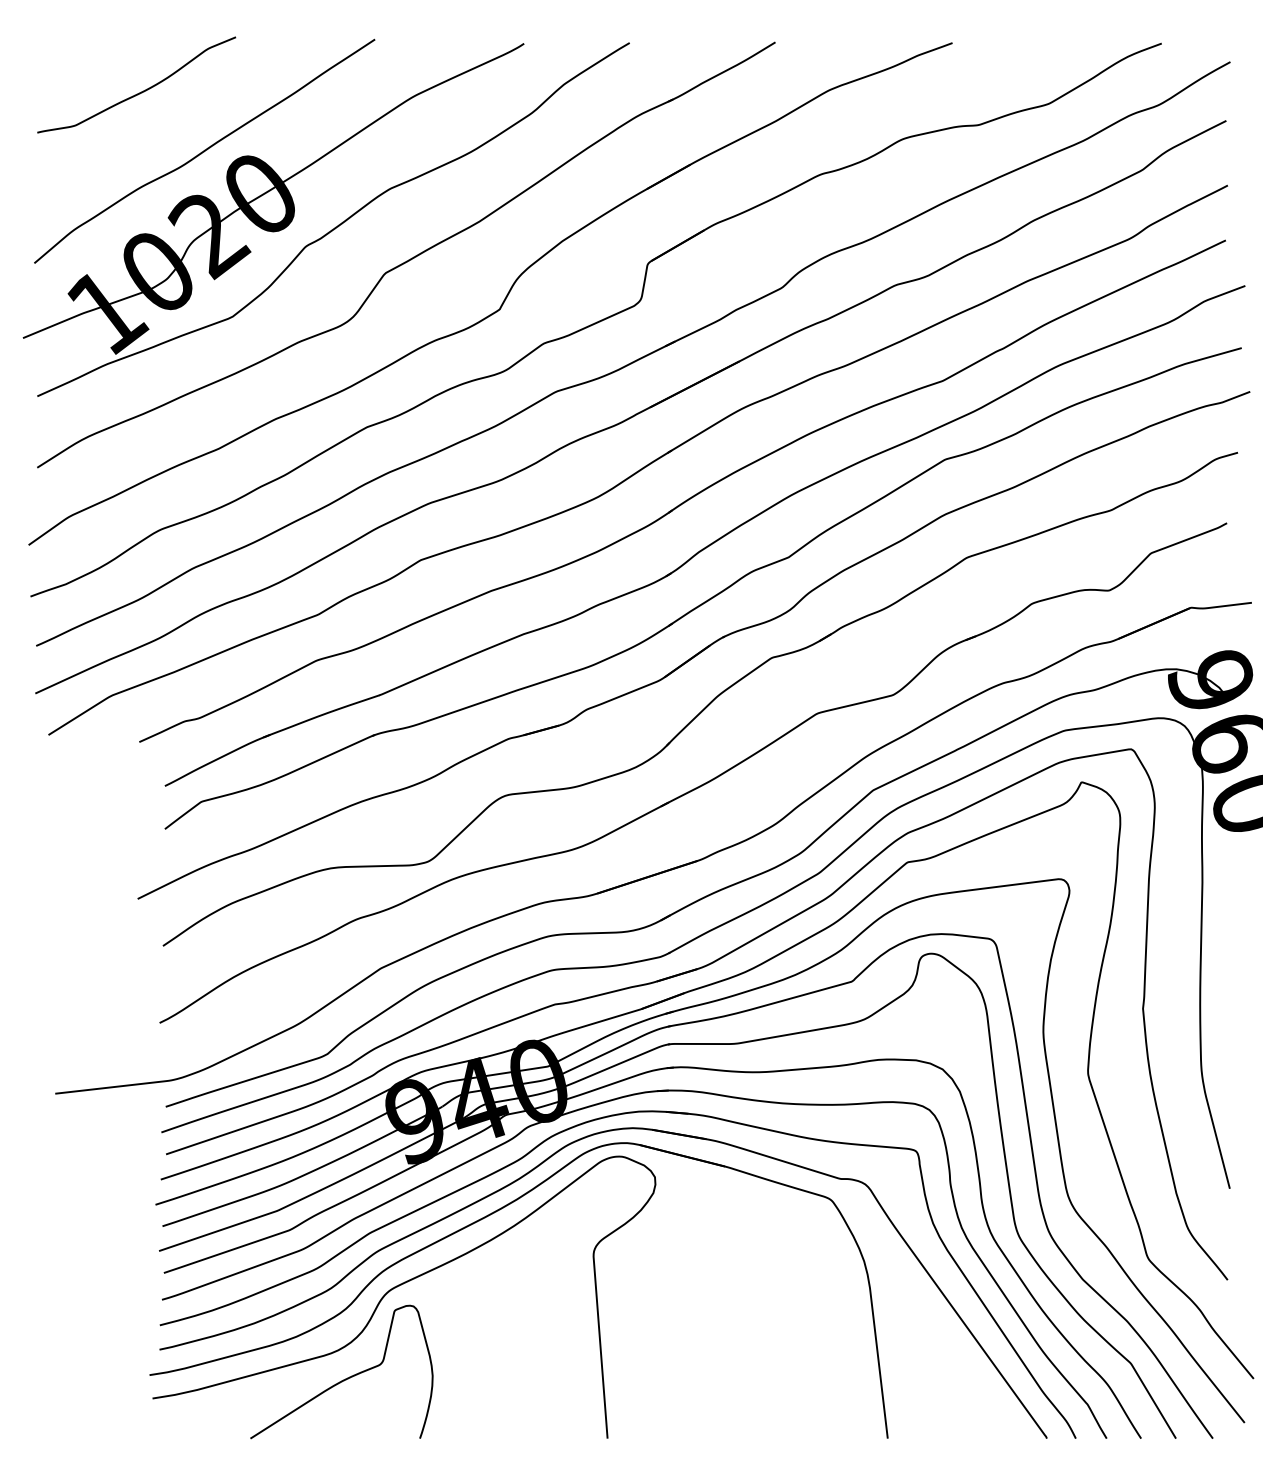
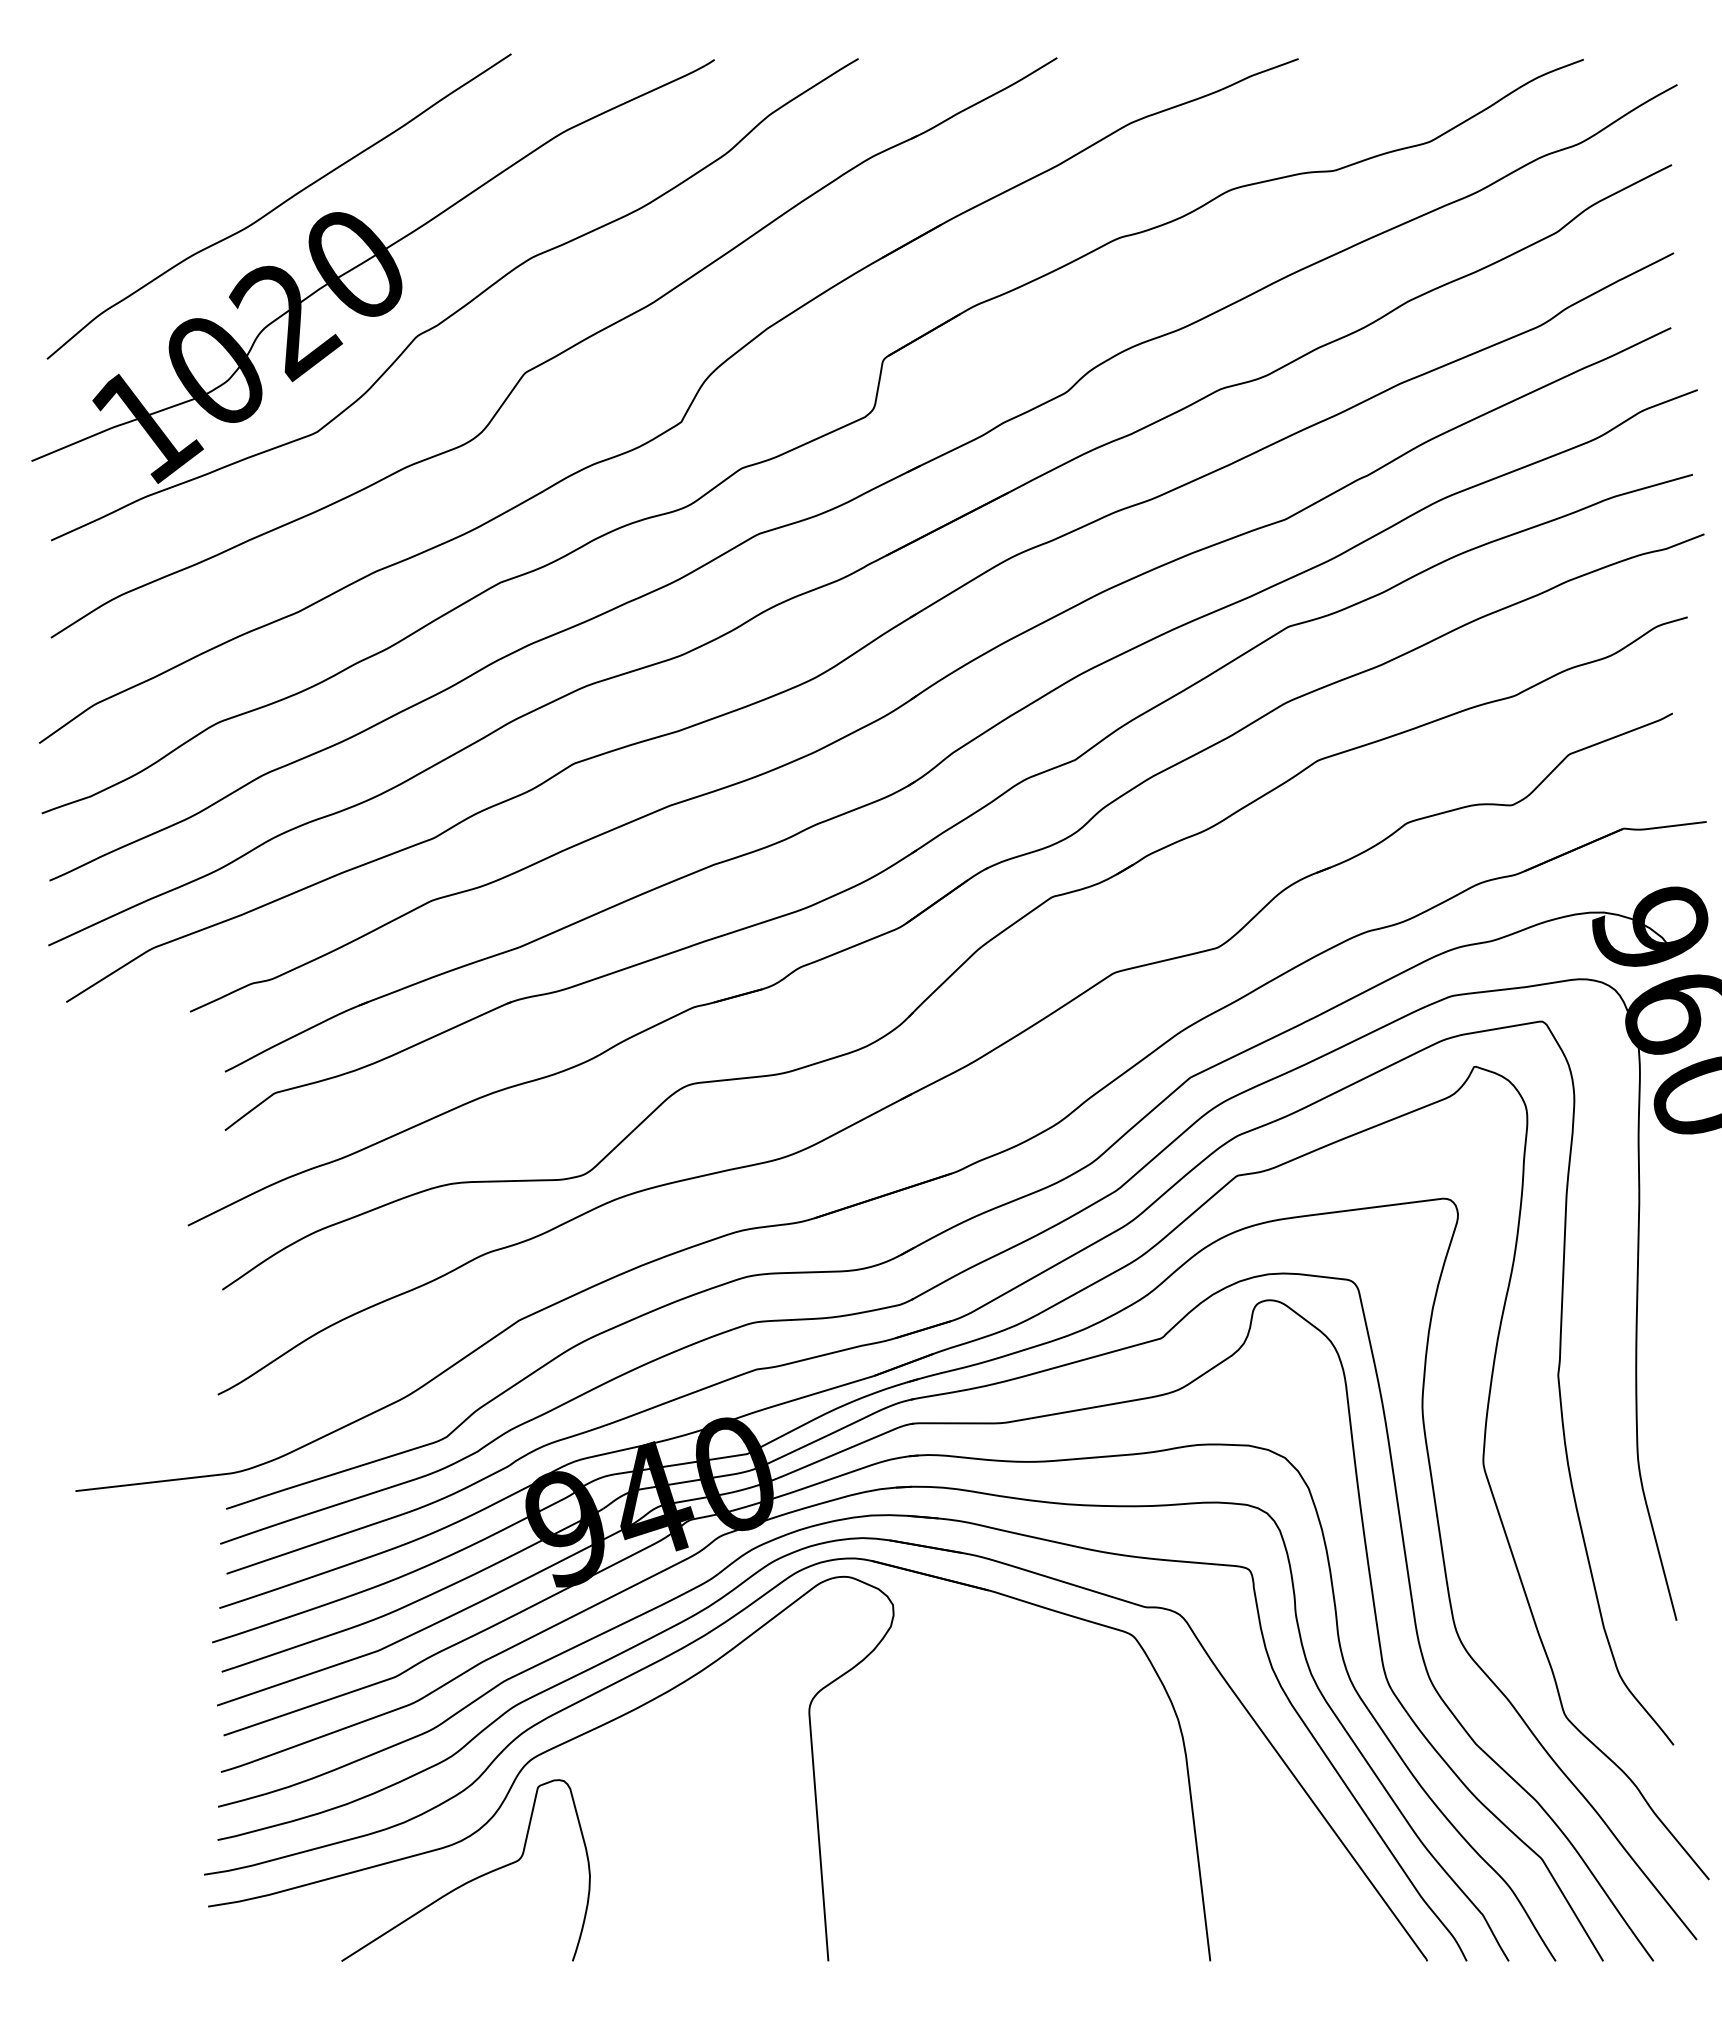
curve: (141, 91) -> (192, 125), removed

